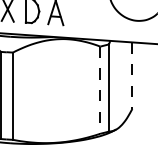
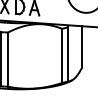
line: (132, 75) -> (82, 46), dashed -> solid
line: (100, 91) -> (62, 56), dashed -> solid

